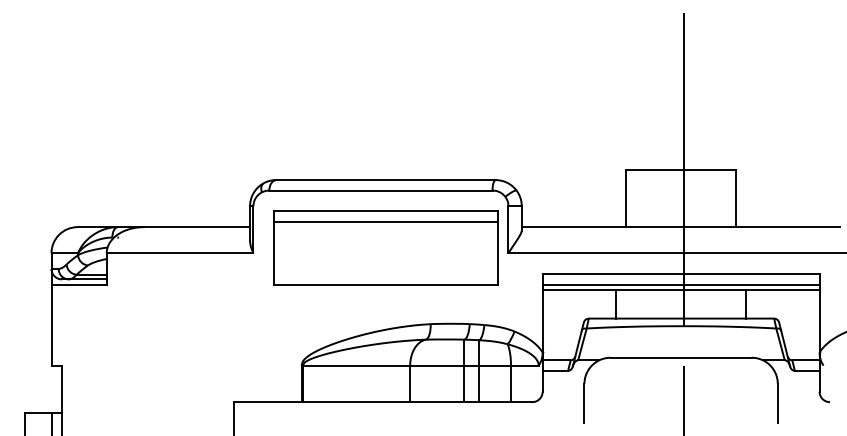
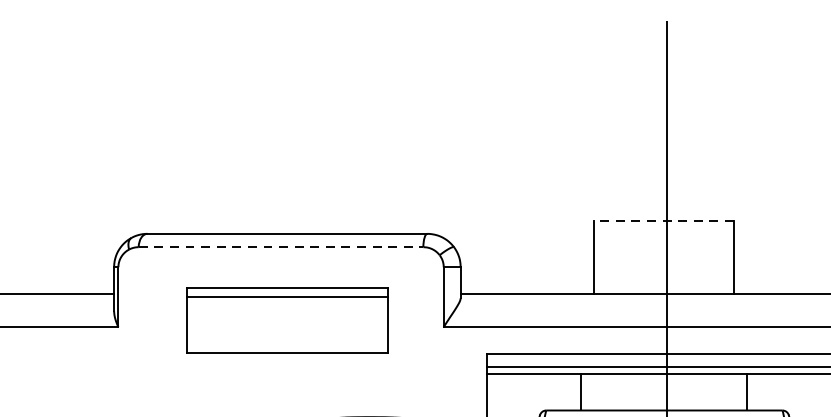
line: (681, 169) -> (664, 220), solid -> dashed
line: (380, 190) -> (280, 247), solid -> dashed
part: (385, 247) -> (286, 319), size x0.7

